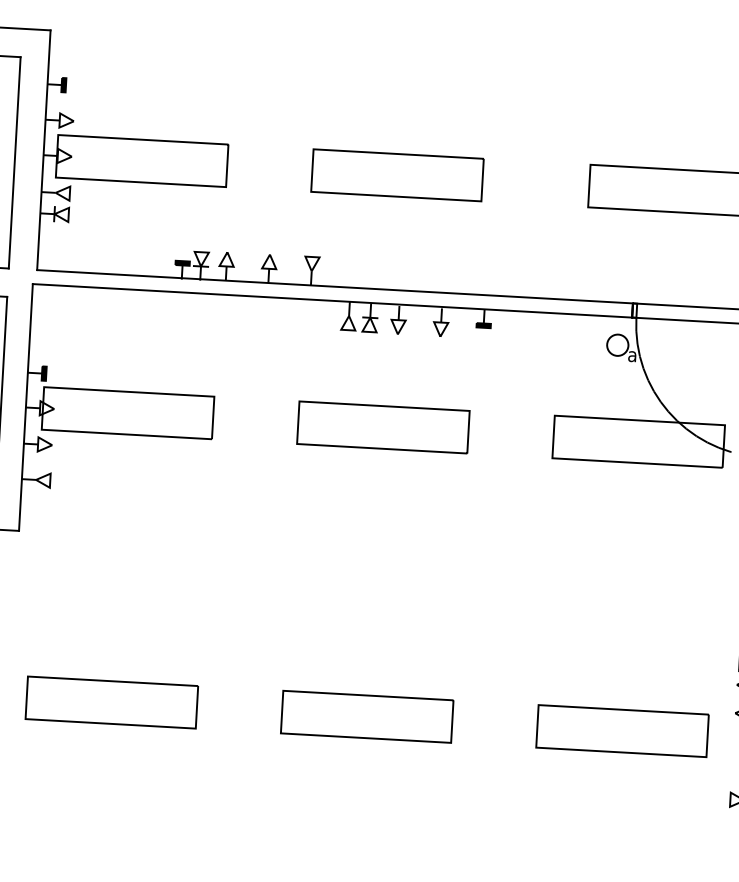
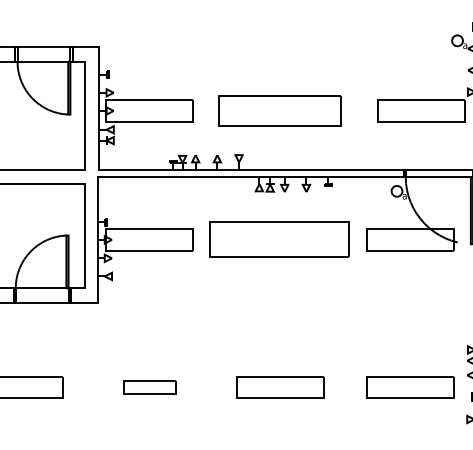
part: (398, 174) -> (280, 110), size x1.4
part: (384, 426) -> (280, 239), size x1.6
part: (111, 702) -> (149, 387), size x0.6

